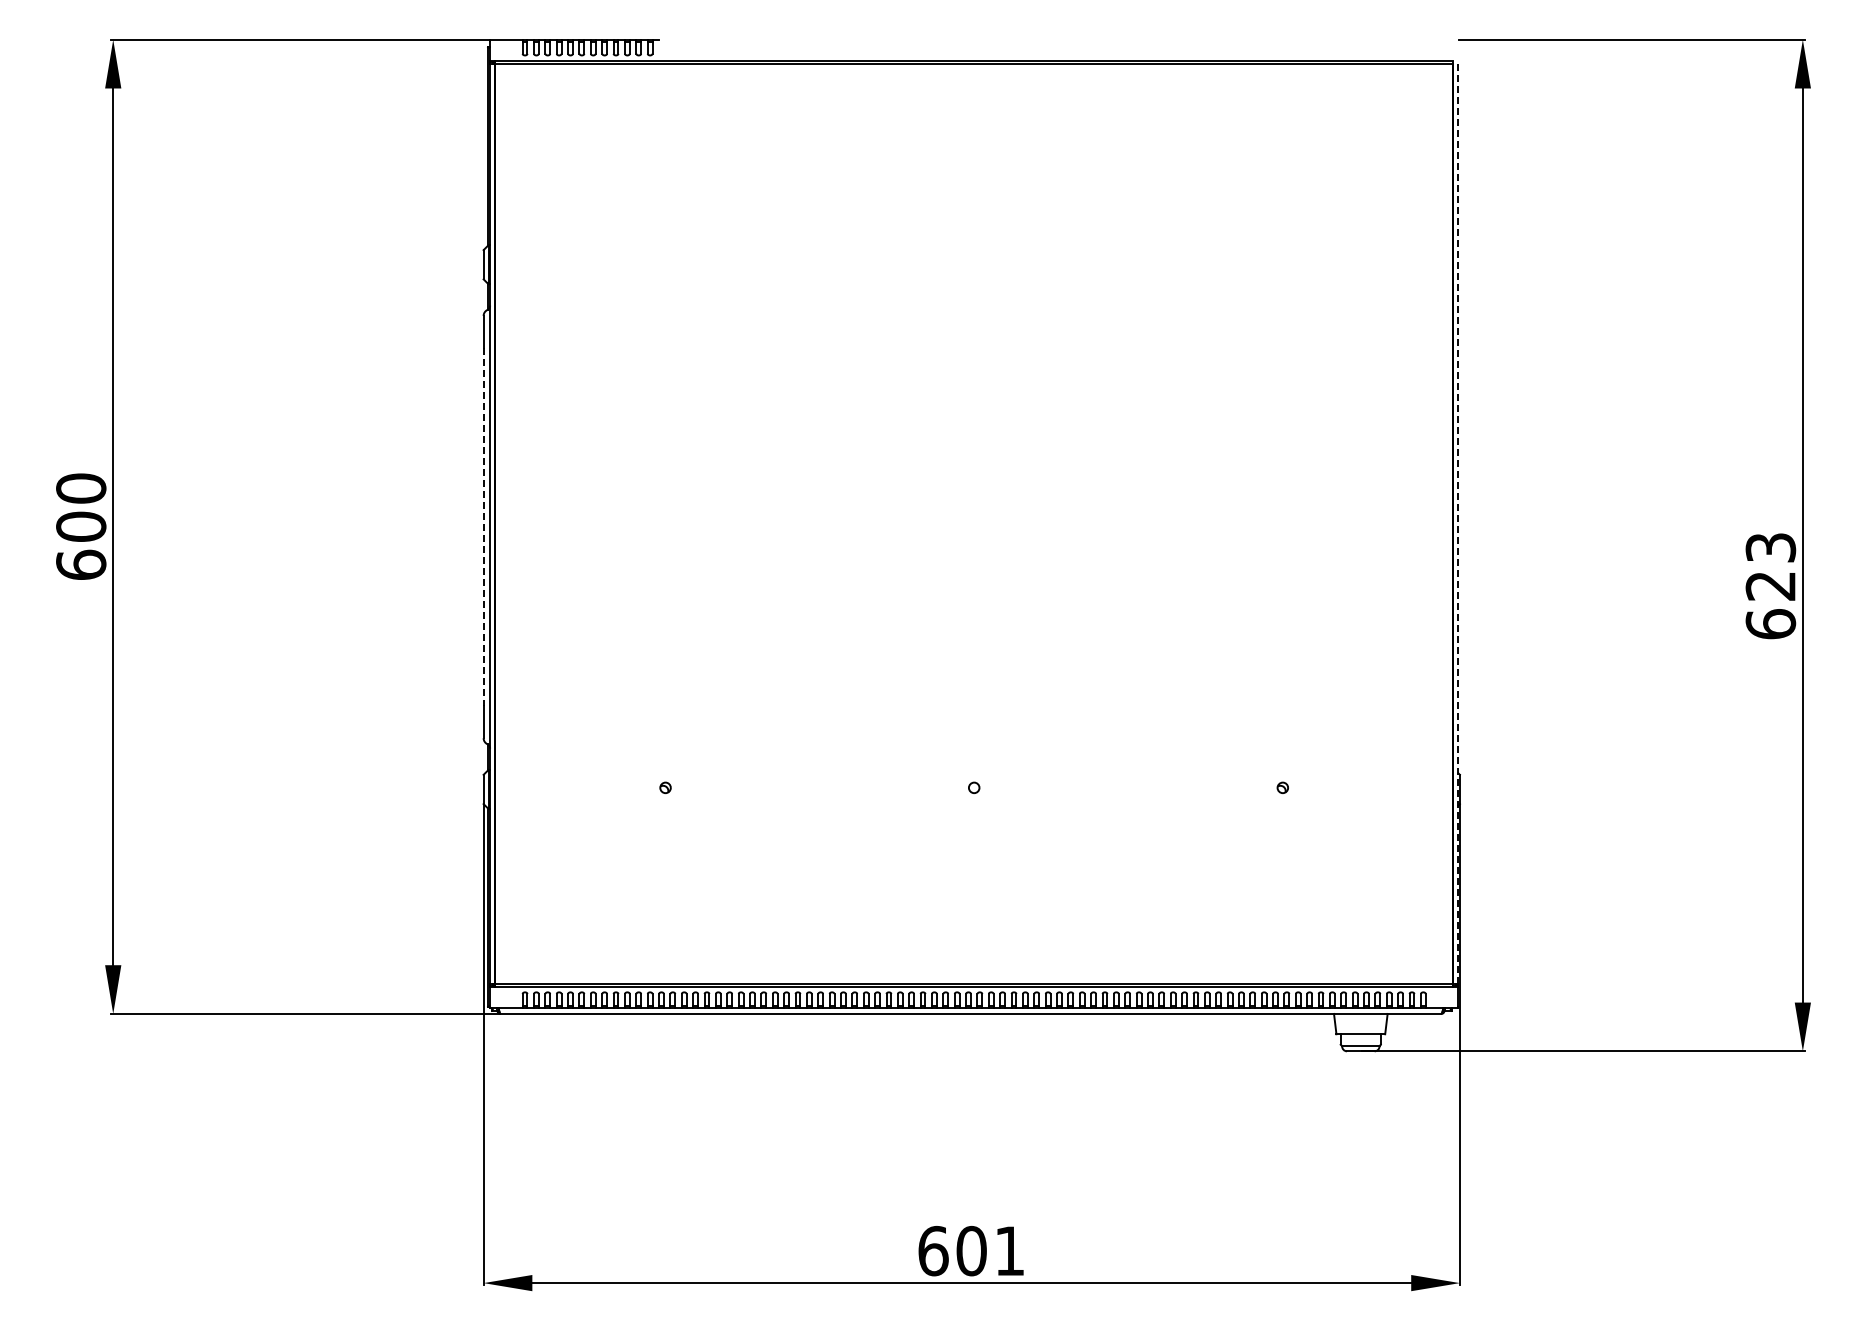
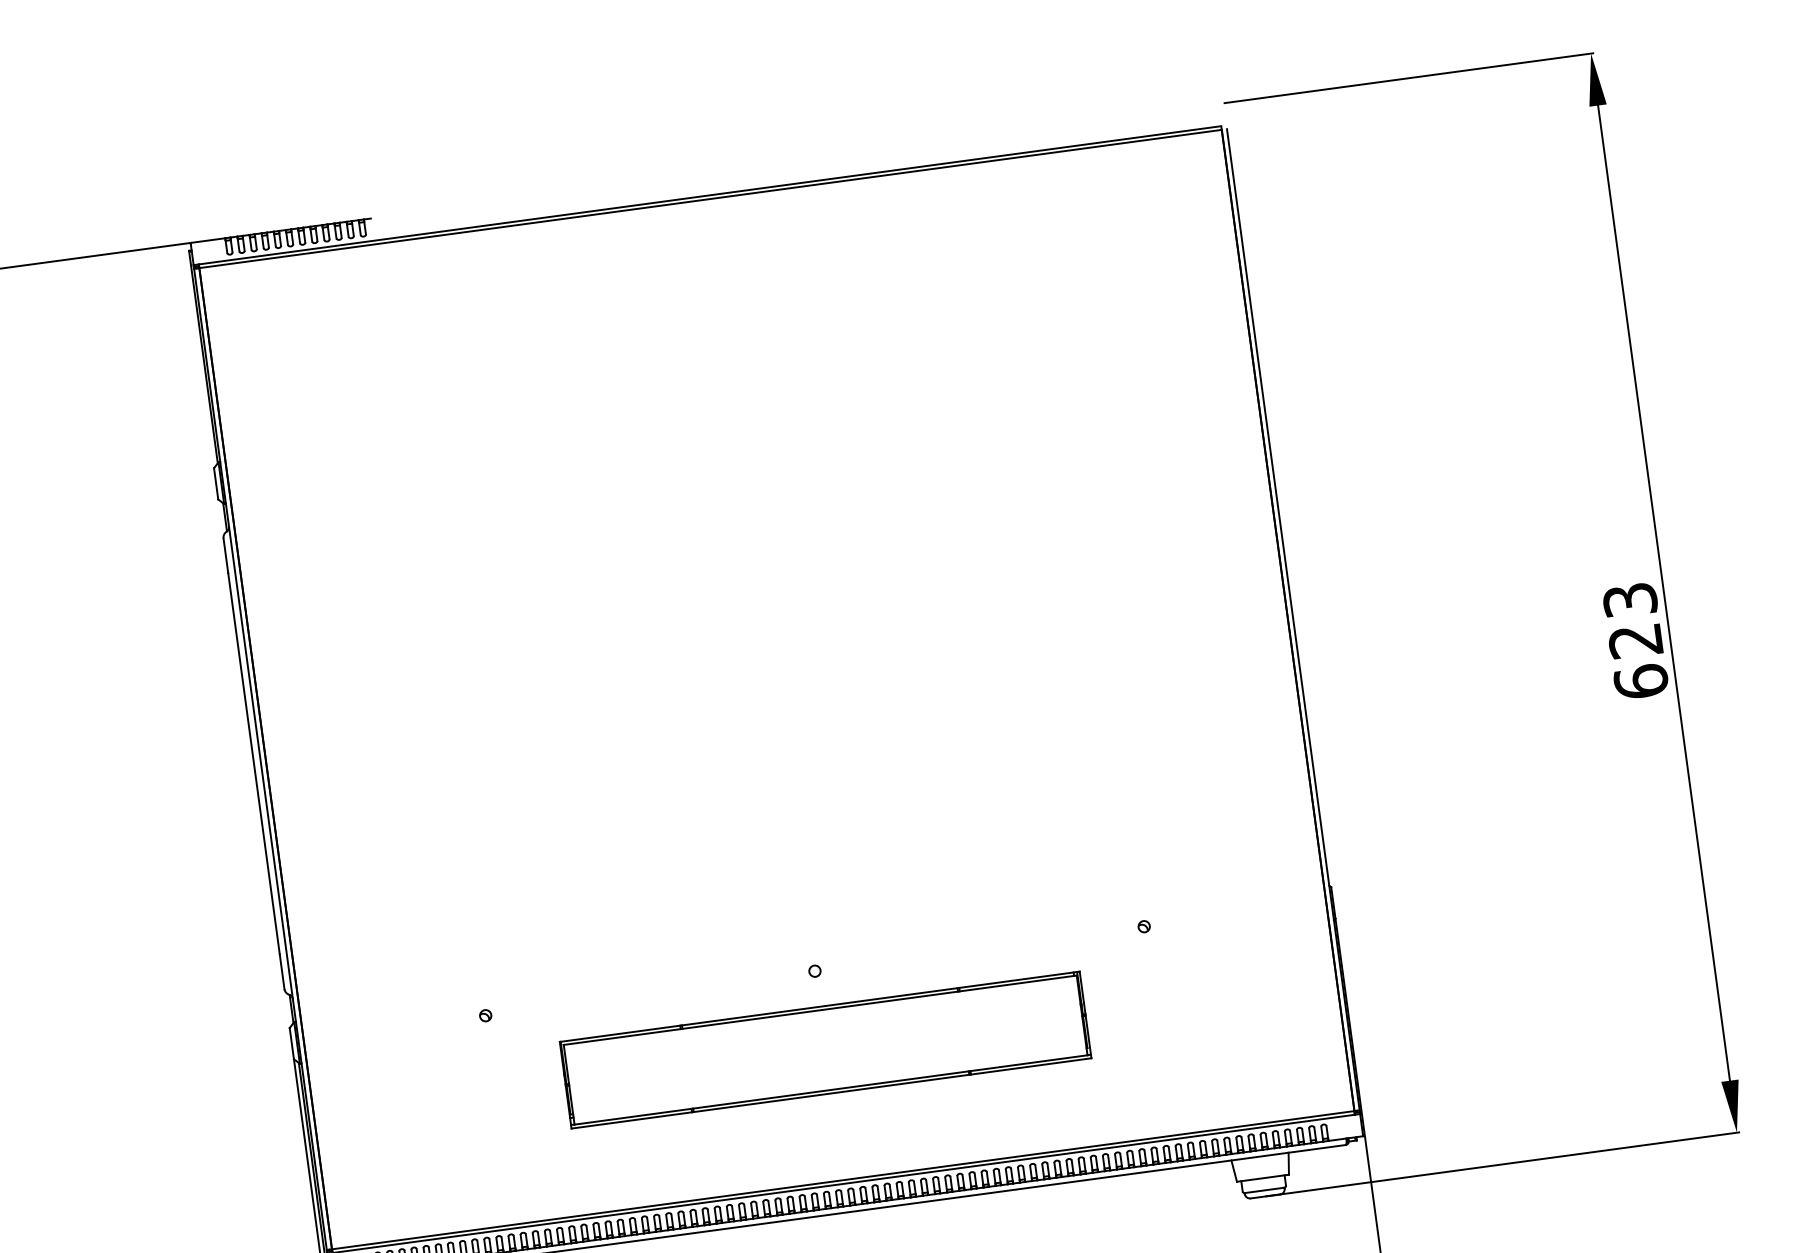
line: (1458, 523) -> (1293, 619), dashed -> solid
line: (483, 527) -> (253, 764), dashed -> solid
part: (974, 861) -> (825, 1049), added

